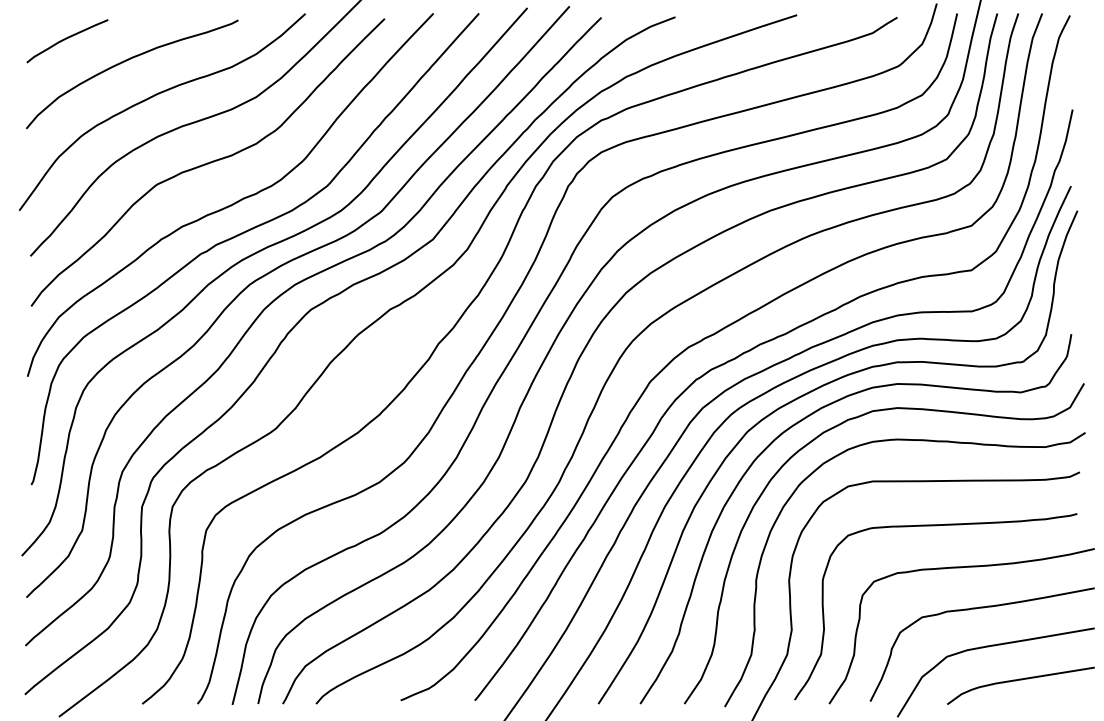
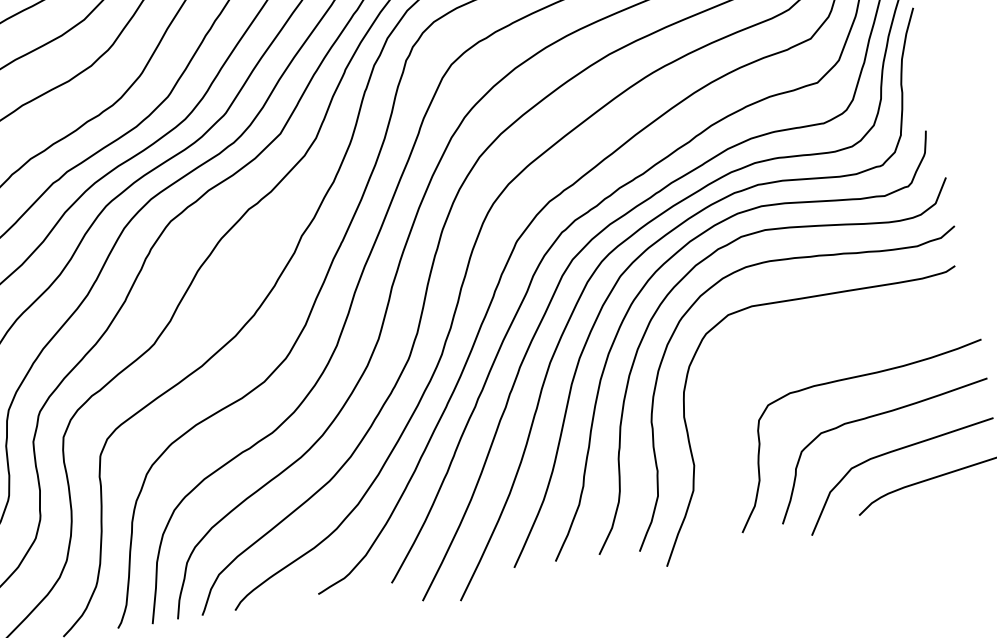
curve: (935, 526) -> (820, 341), removed

